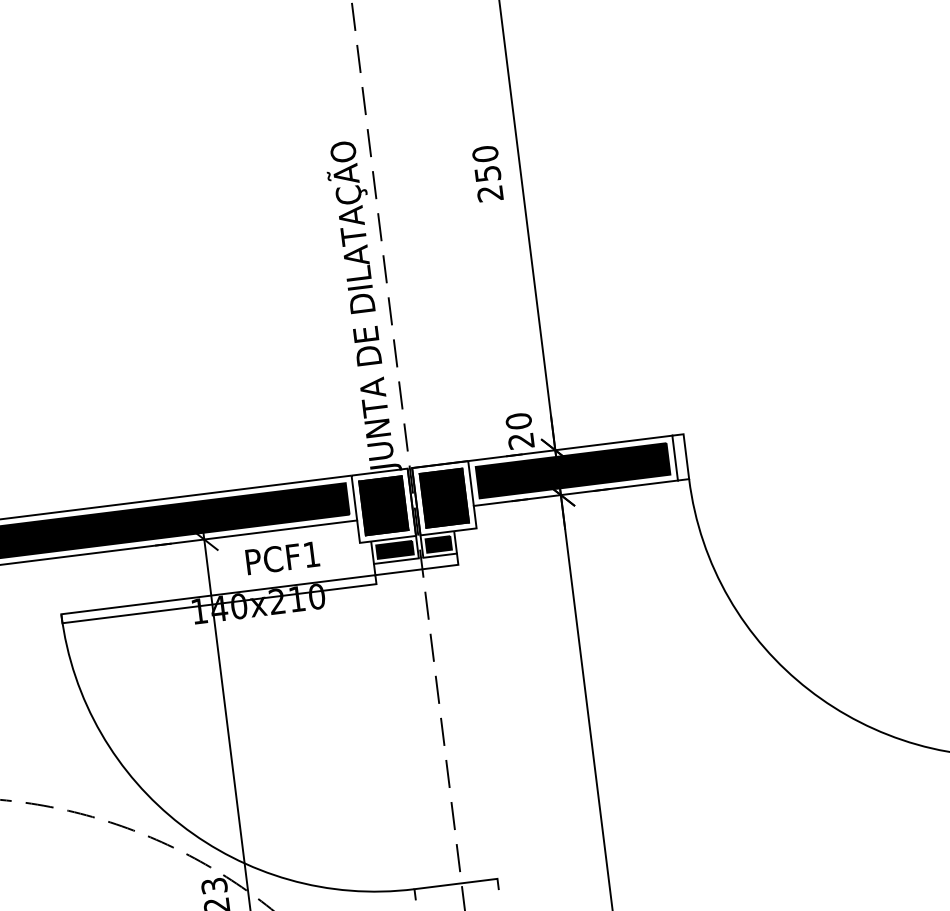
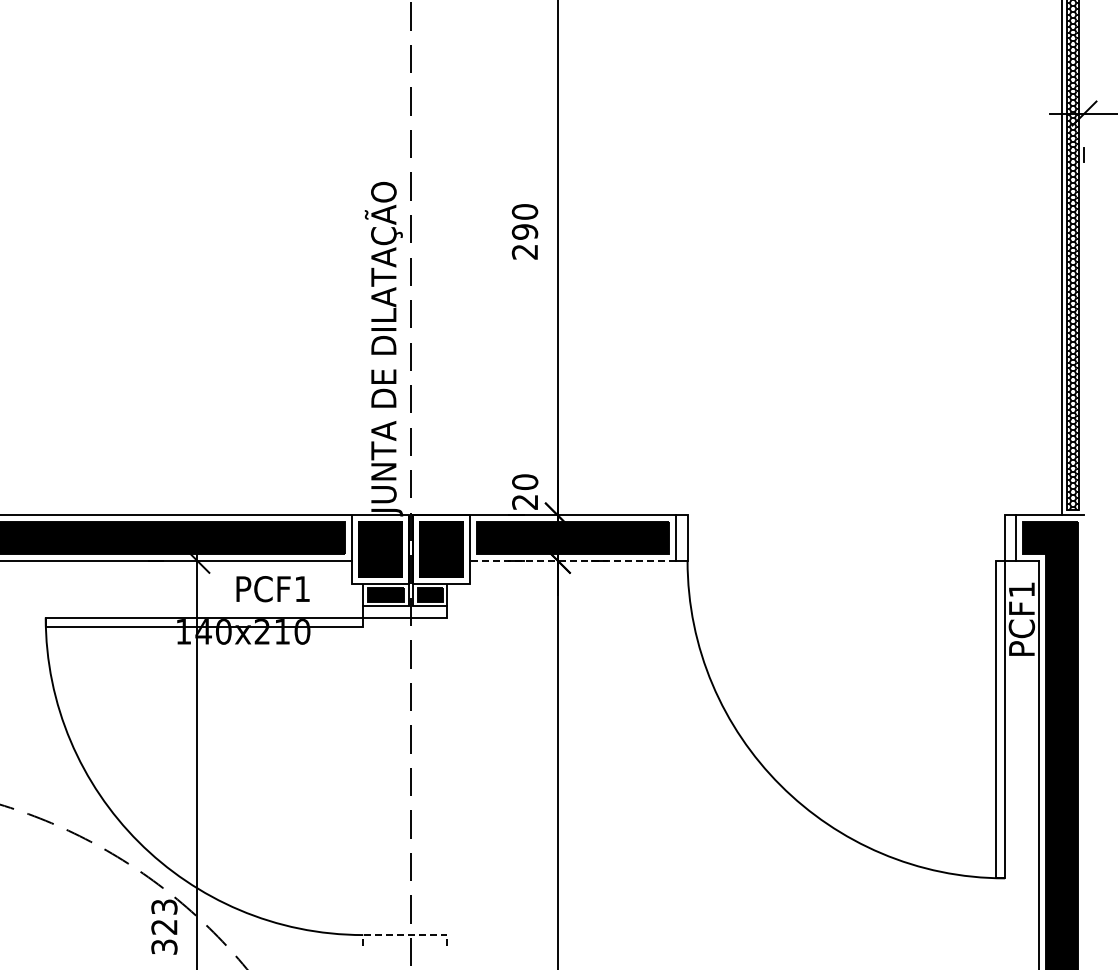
text: (487, 173) -> (524, 231), 250 -> 290
line: (575, 492) -> (572, 560), solid -> dashed
line: (456, 884) -> (405, 935), solid -> dashed

